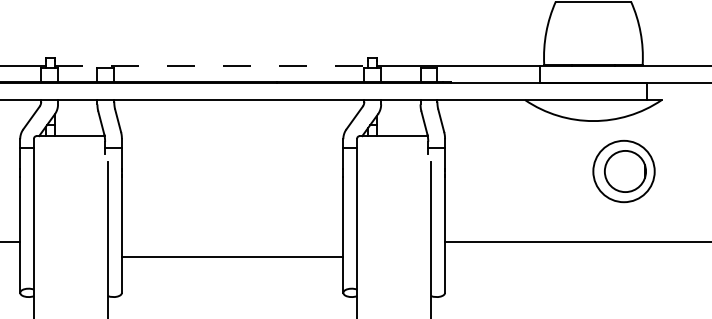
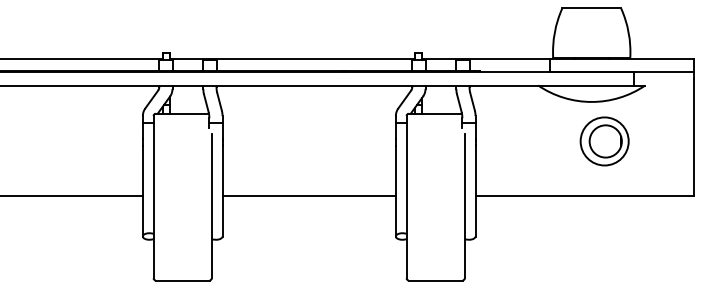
line: (211, 66) -> (292, 59), dashed -> solid
part: (623, 171) -> (604, 141), moved
line: (231, 257) -> (308, 196), moved

